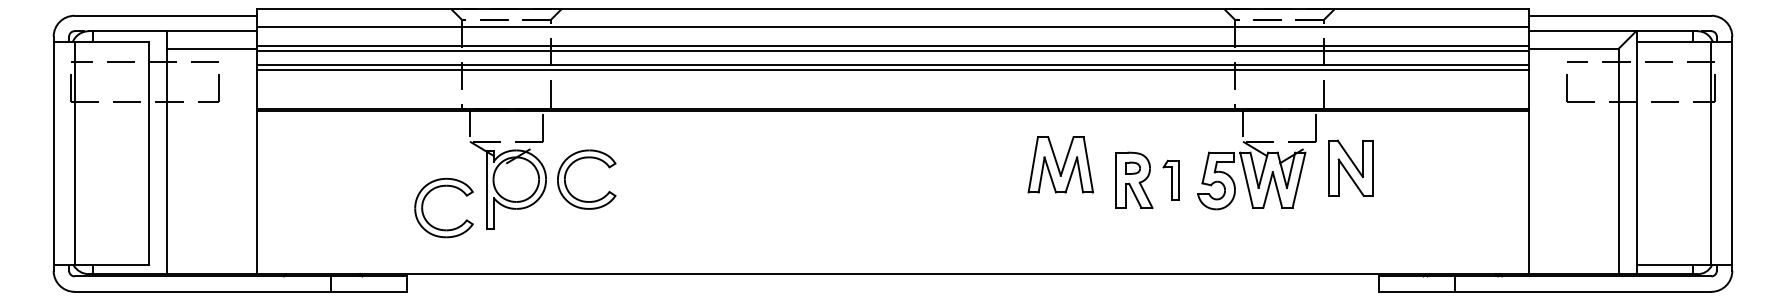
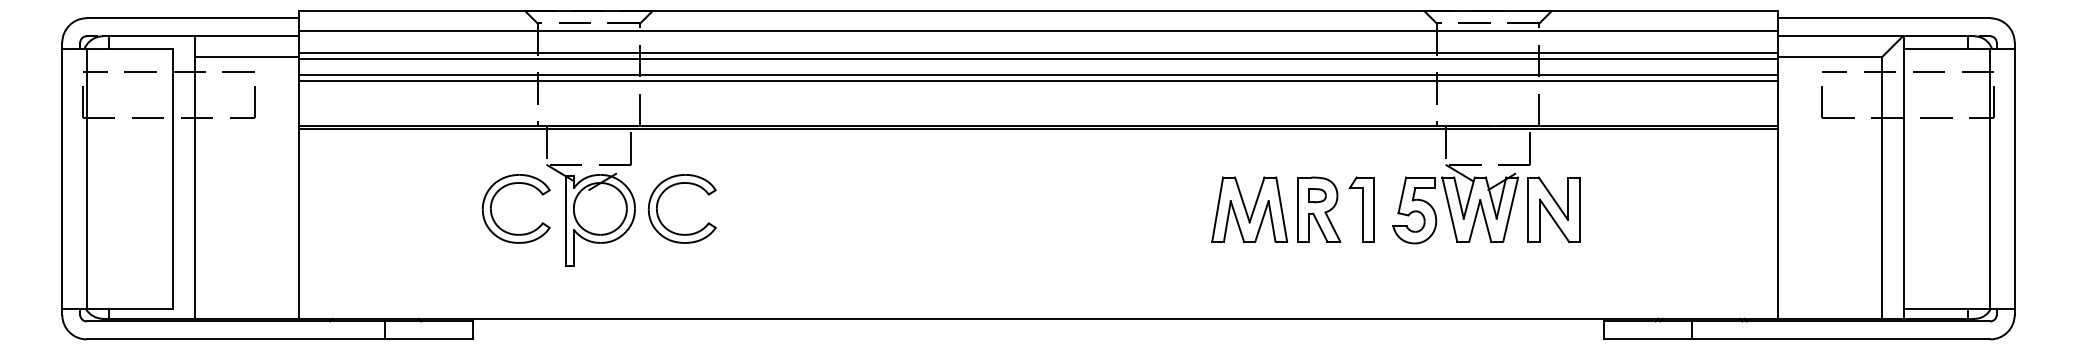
part: (1060, 164) -> (1249, 209), moved
part: (1350, 168) -> (1553, 209), moved
part: (1170, 180) -> (1361, 209), size x1.43
part: (425, 199) -> (494, 198), moved

